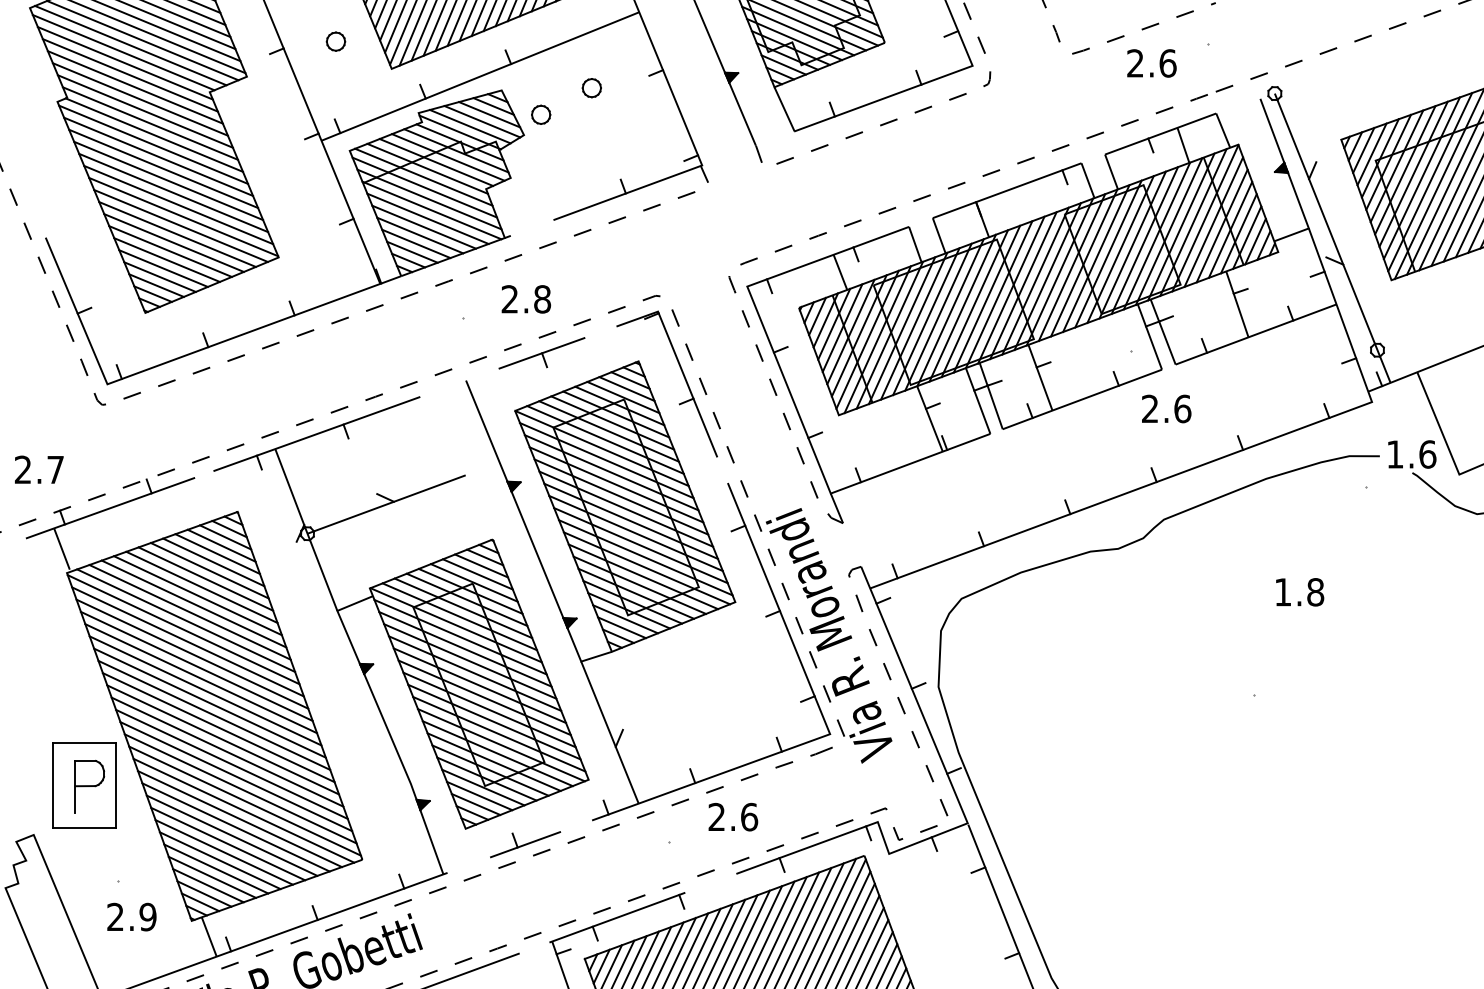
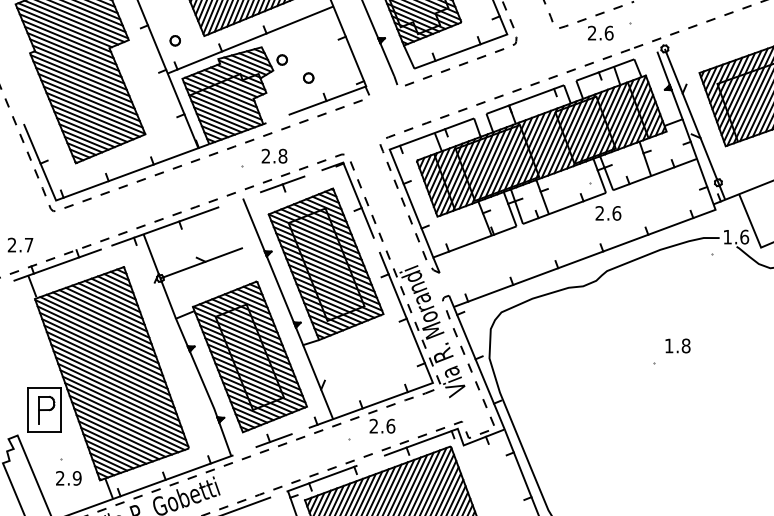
part: (334, 40) -> (174, 40), moved
part: (591, 87) -> (308, 77), moved
text: (1299, 591) -> (677, 345), moved

